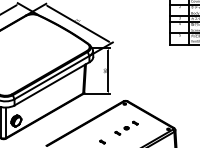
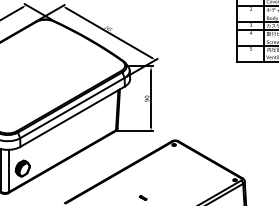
part: (126, 127) -> (176, 177), removed

